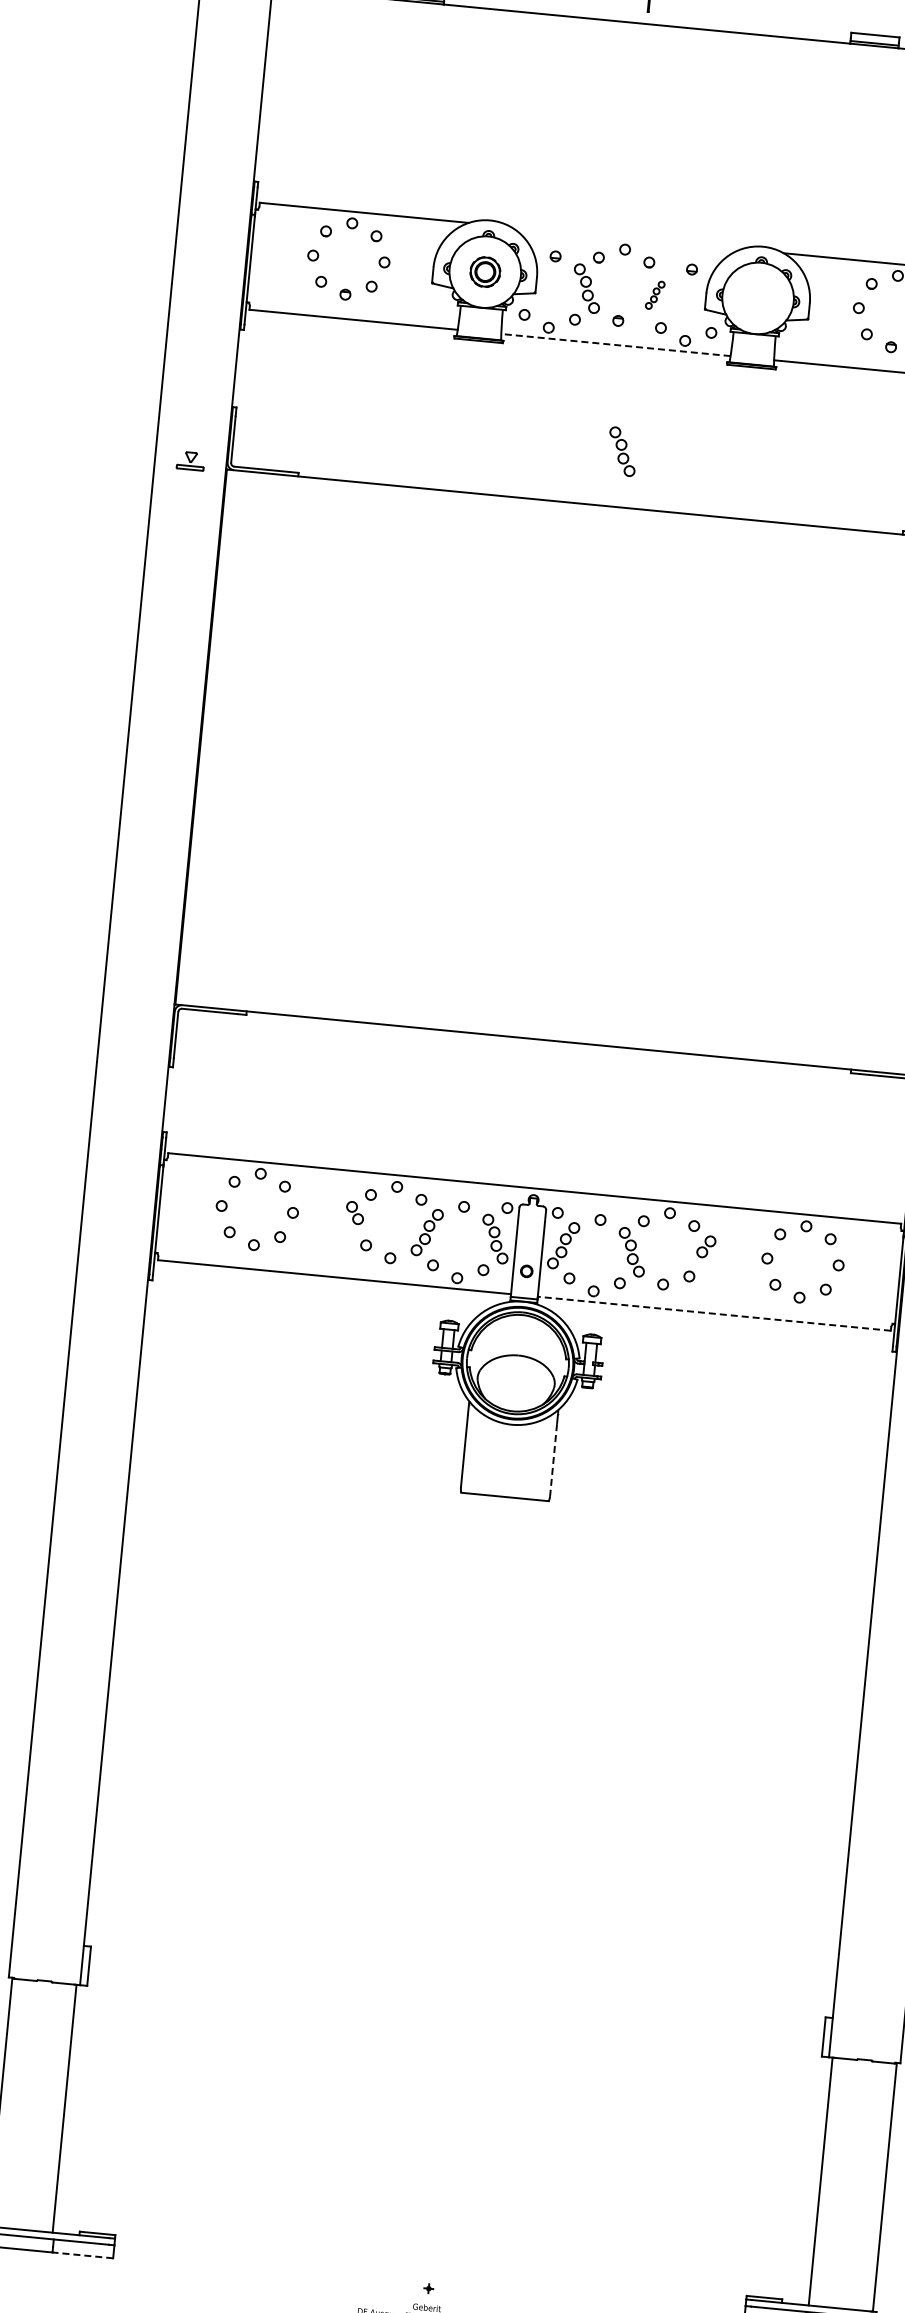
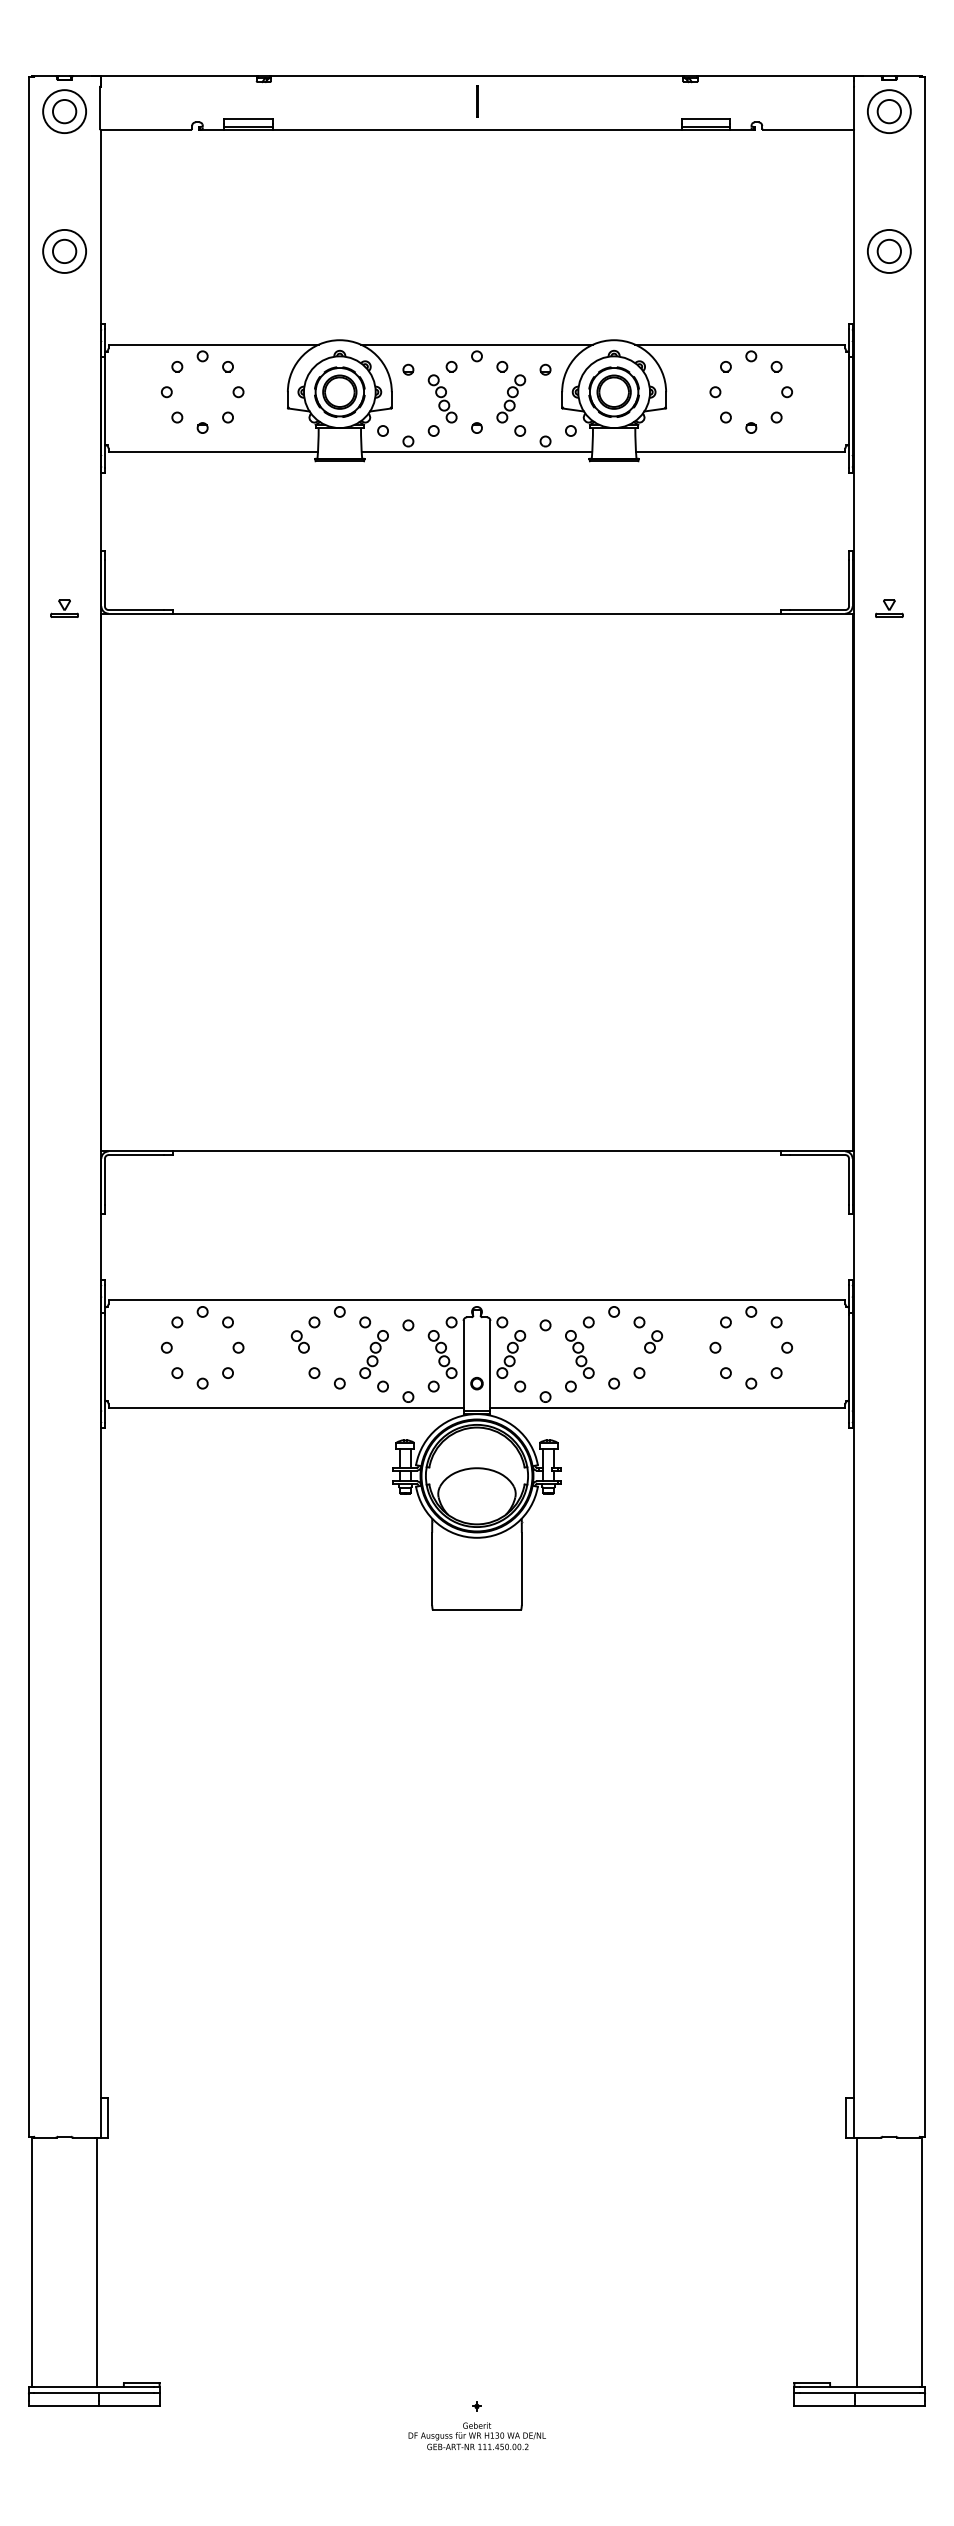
part: (224, 105) -> (64, 251), added
line: (625, 237) -> (476, 344), added
part: (485, 271) -> (339, 391), size x1.67
part: (655, 294) -> (511, 398), size x1.67
part: (757, 297) -> (613, 391), added
line: (615, 345) -> (476, 452), dashed -> solid
part: (622, 451) -> (493, 557), removed
line: (713, 1313) -> (667, 1407), dashed -> solid
line: (553, 1460) -> (521, 1569), dashed -> solid
line: (82, 2255) -> (128, 2406), dashed -> solid

